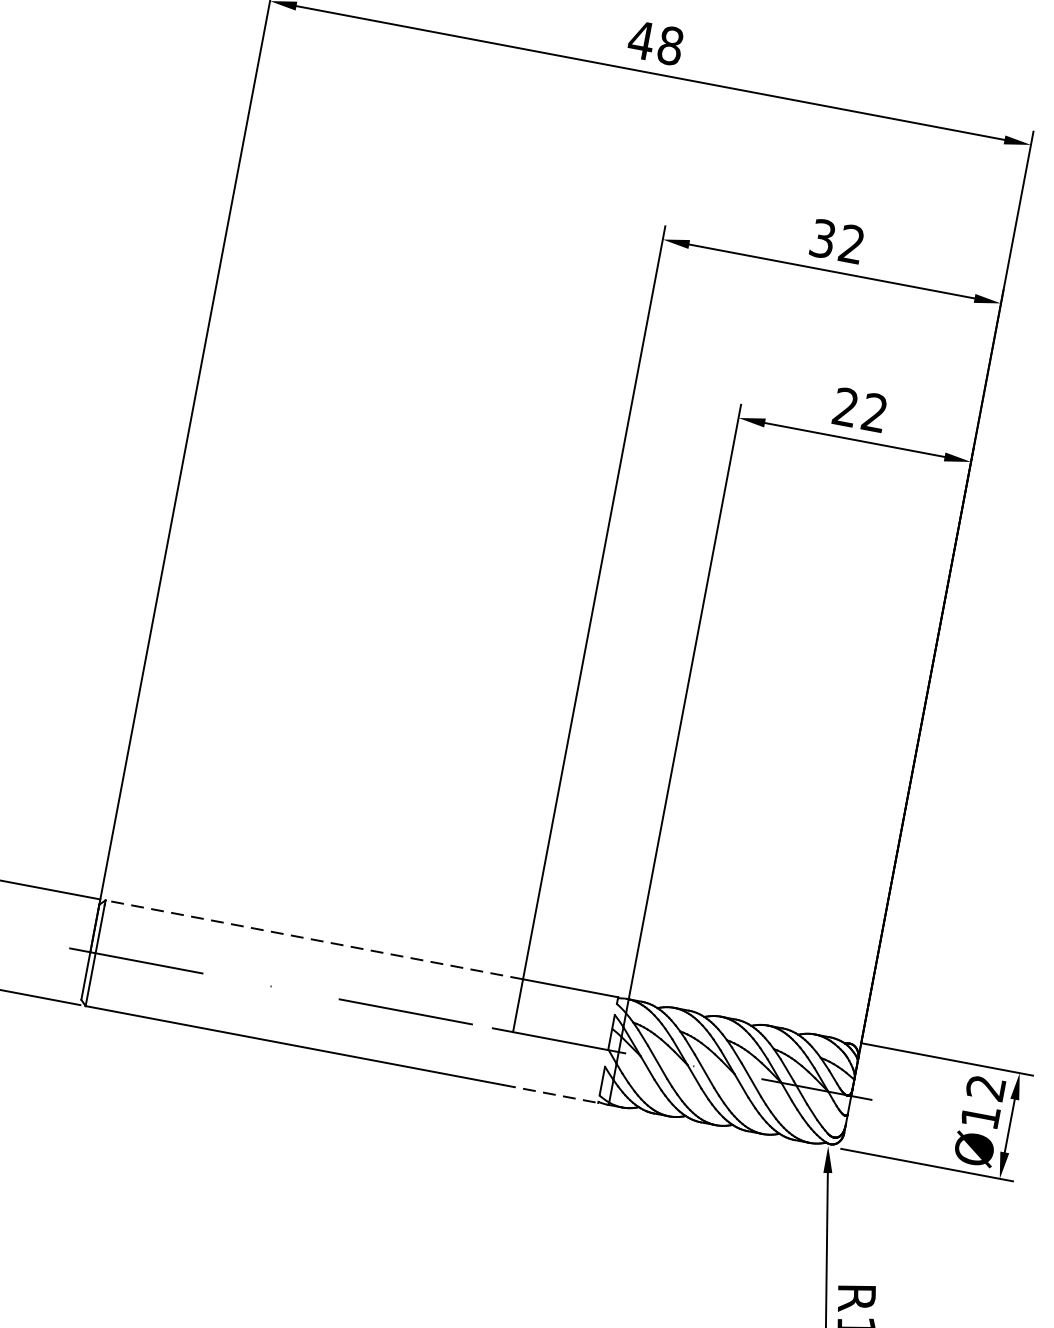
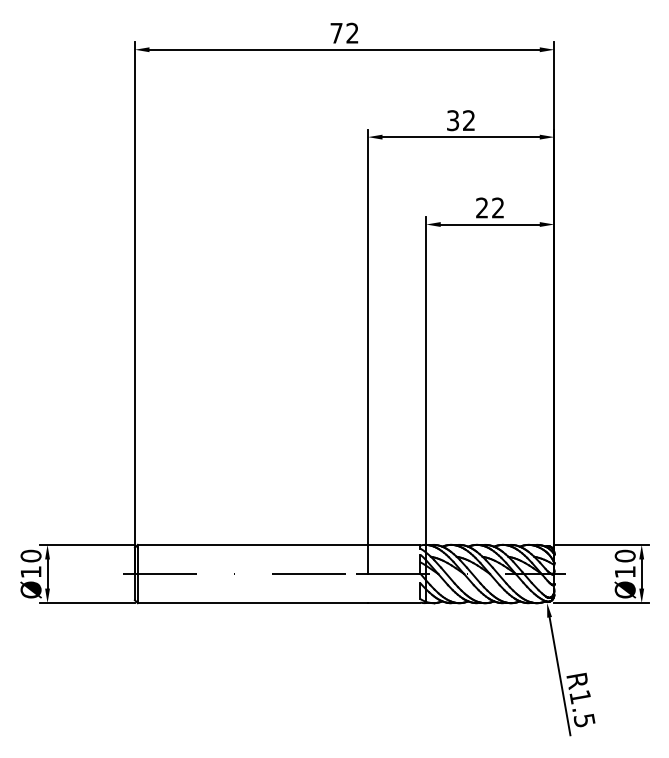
text: (654, 41) -> (343, 32), 48 -> 72
line: (313, 938) -> (252, 544), dashed -> solid
text: (984, 1086) -> (624, 555), Ø12 -> Ø10
line: (551, 1094) -> (394, 603), dashed -> solid

